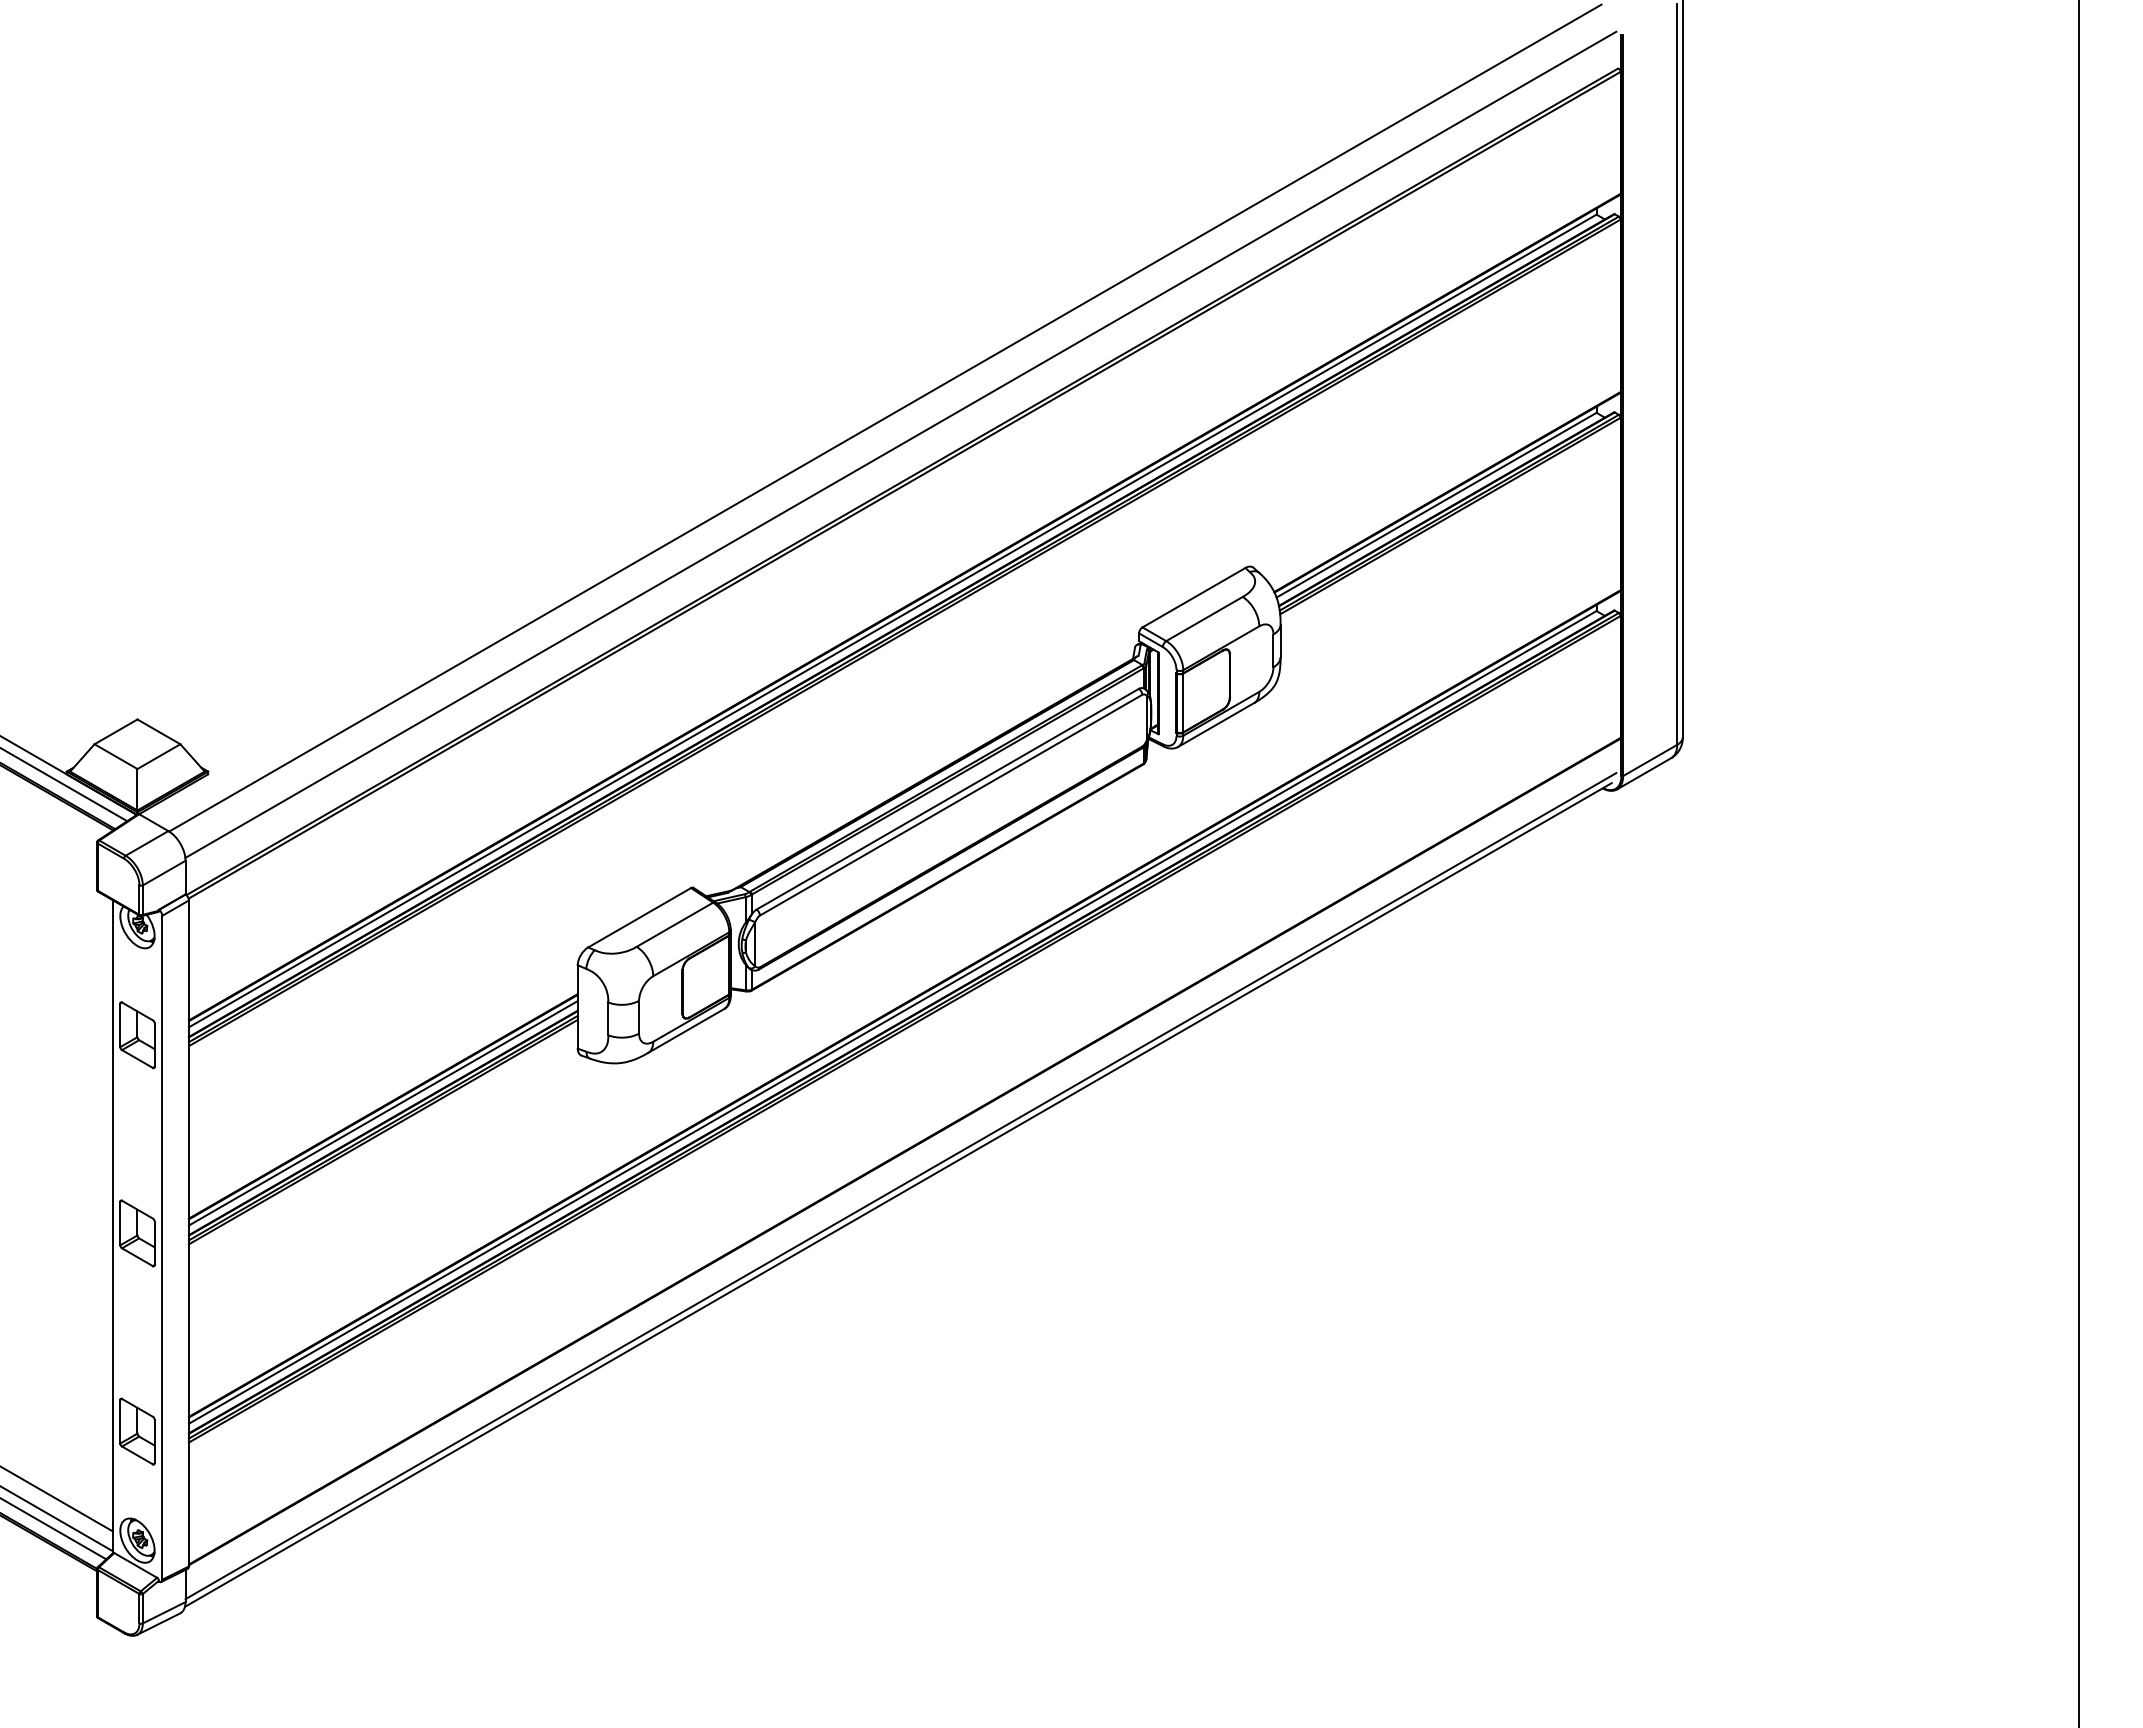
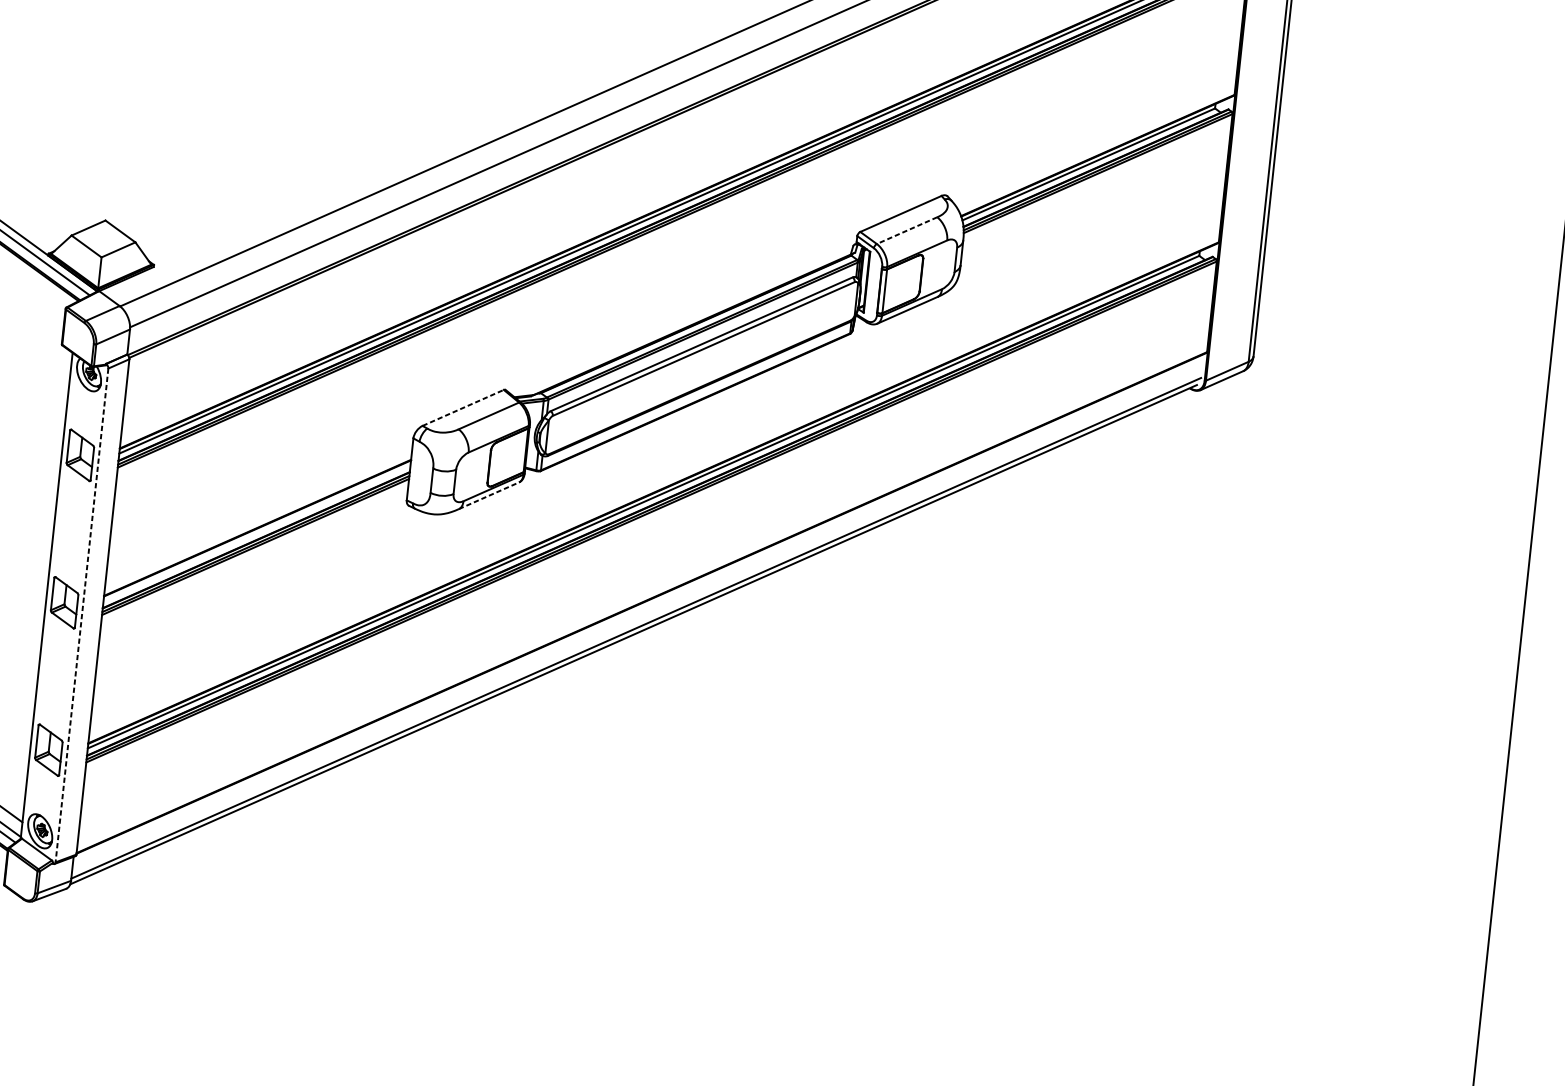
line: (1204, 619) -> (907, 231), solid -> dashed
line: (640, 917) -> (463, 407), solid -> dashed
line: (686, 1030) -> (489, 495), solid -> dashed
line: (382, 1113) -> (256, 533), removed
line: (162, 1247) -> (82, 615), solid -> dashed

